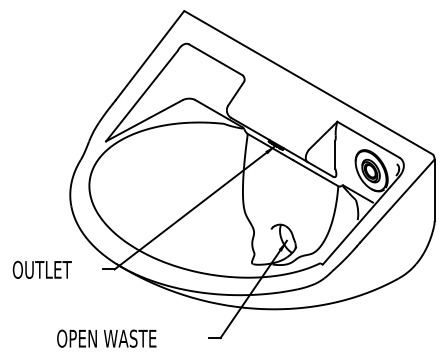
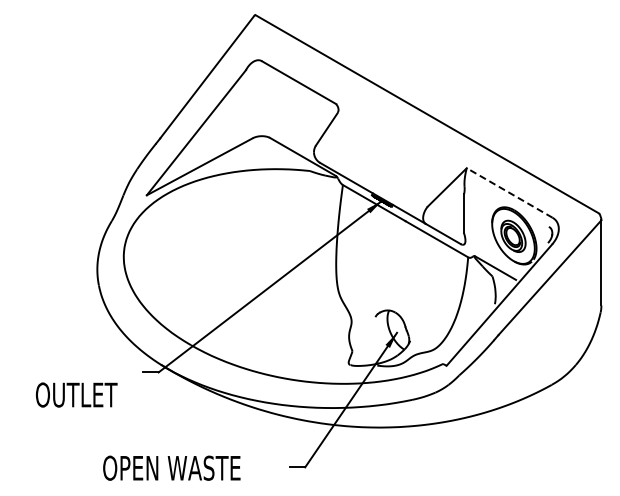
line: (368, 139) -> (509, 192), solid -> dashed
text: (42, 269) -> (76, 394), moved
text: (106, 338) -> (171, 467), moved

